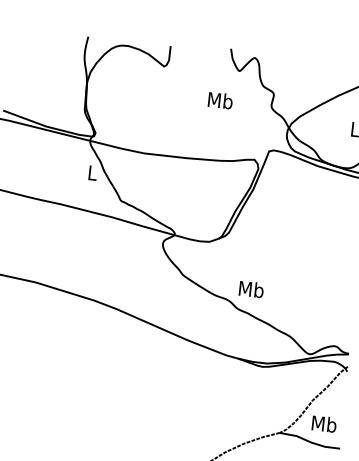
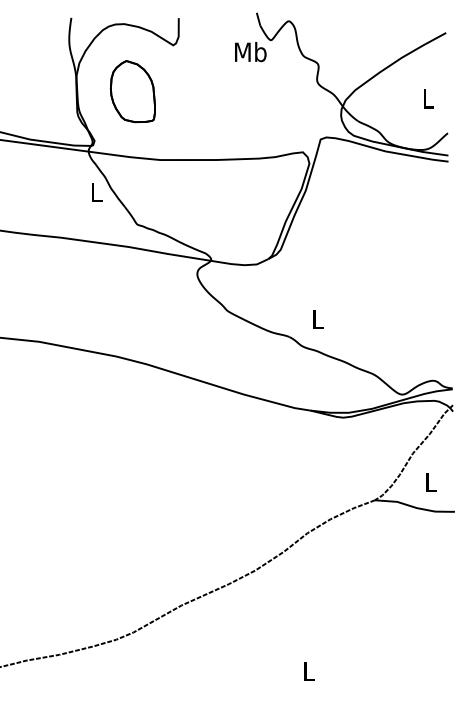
part: (128, 98) -> (132, 91), added
text: (220, 100) -> (250, 52), moved
text: (251, 289) -> (317, 319), Mb -> L
text: (323, 424) -> (430, 482), Mb -> L

